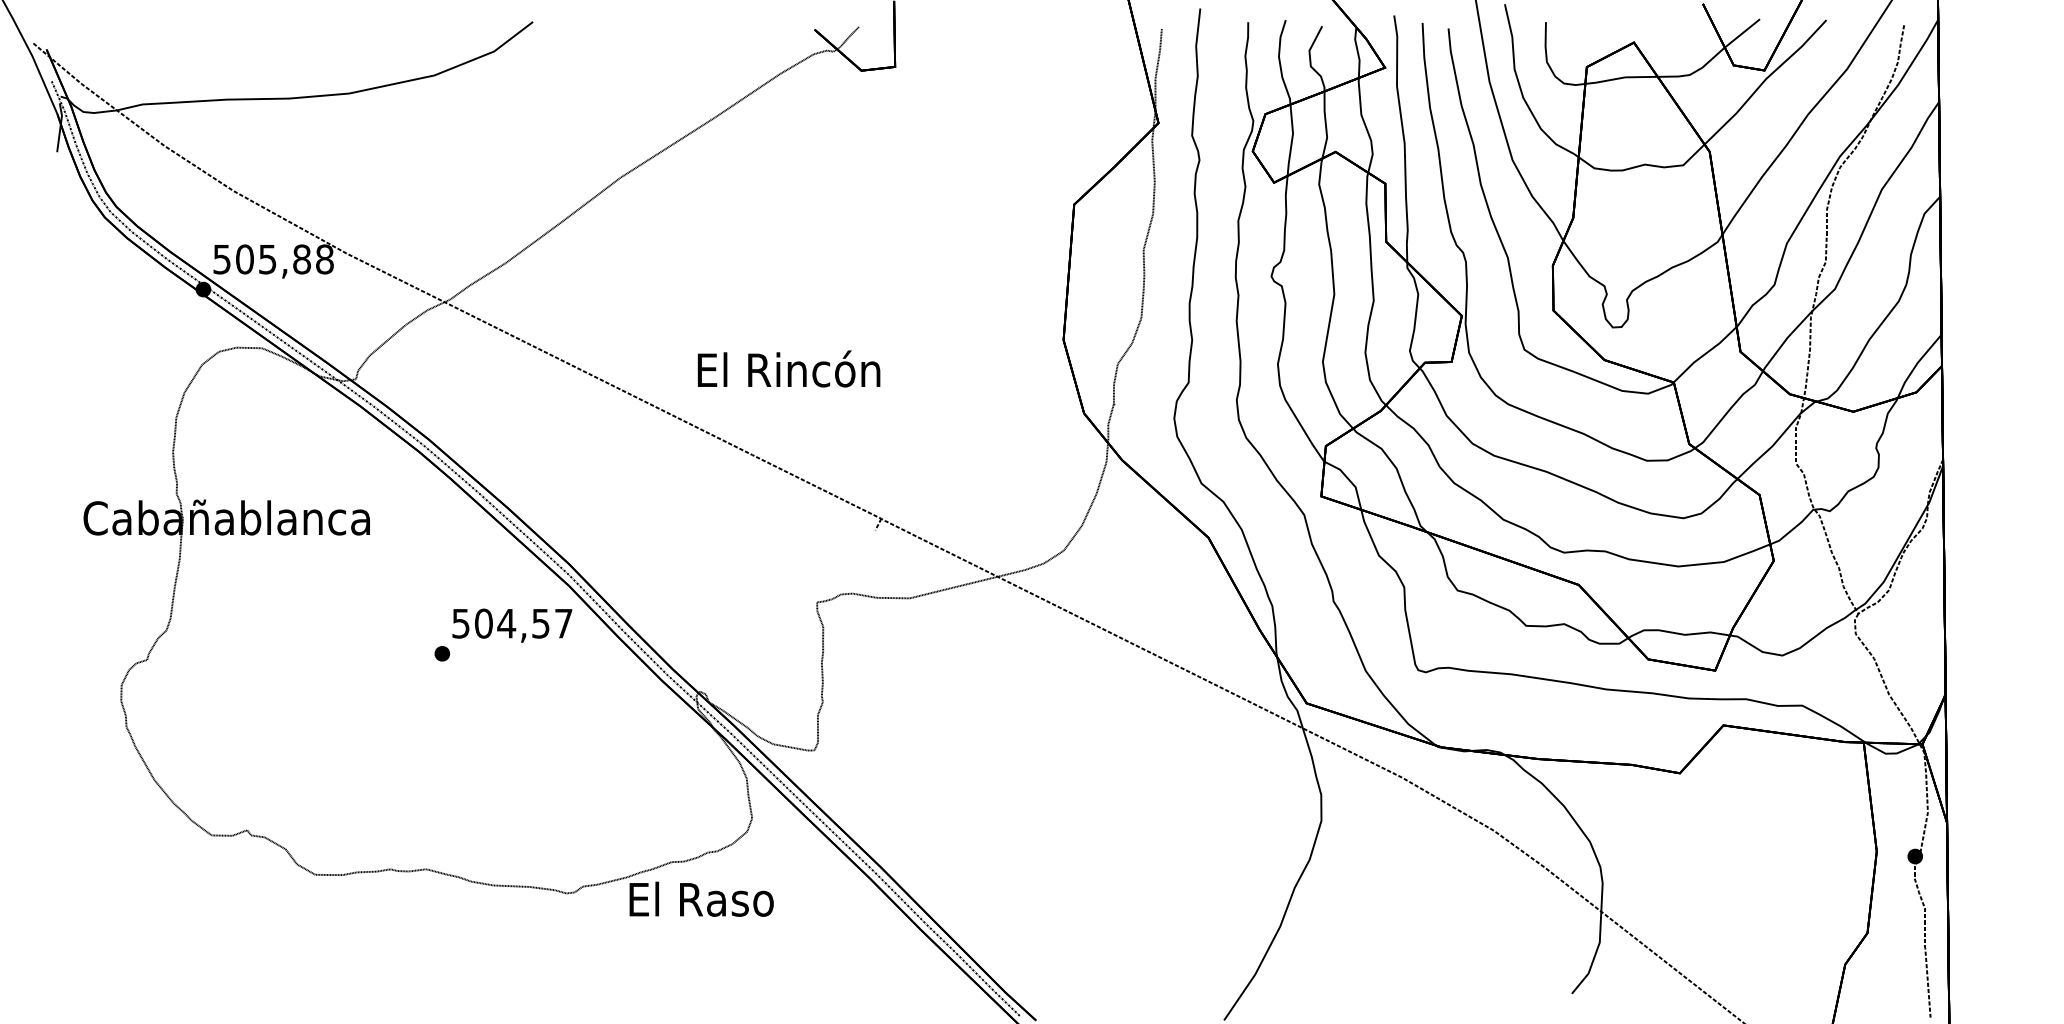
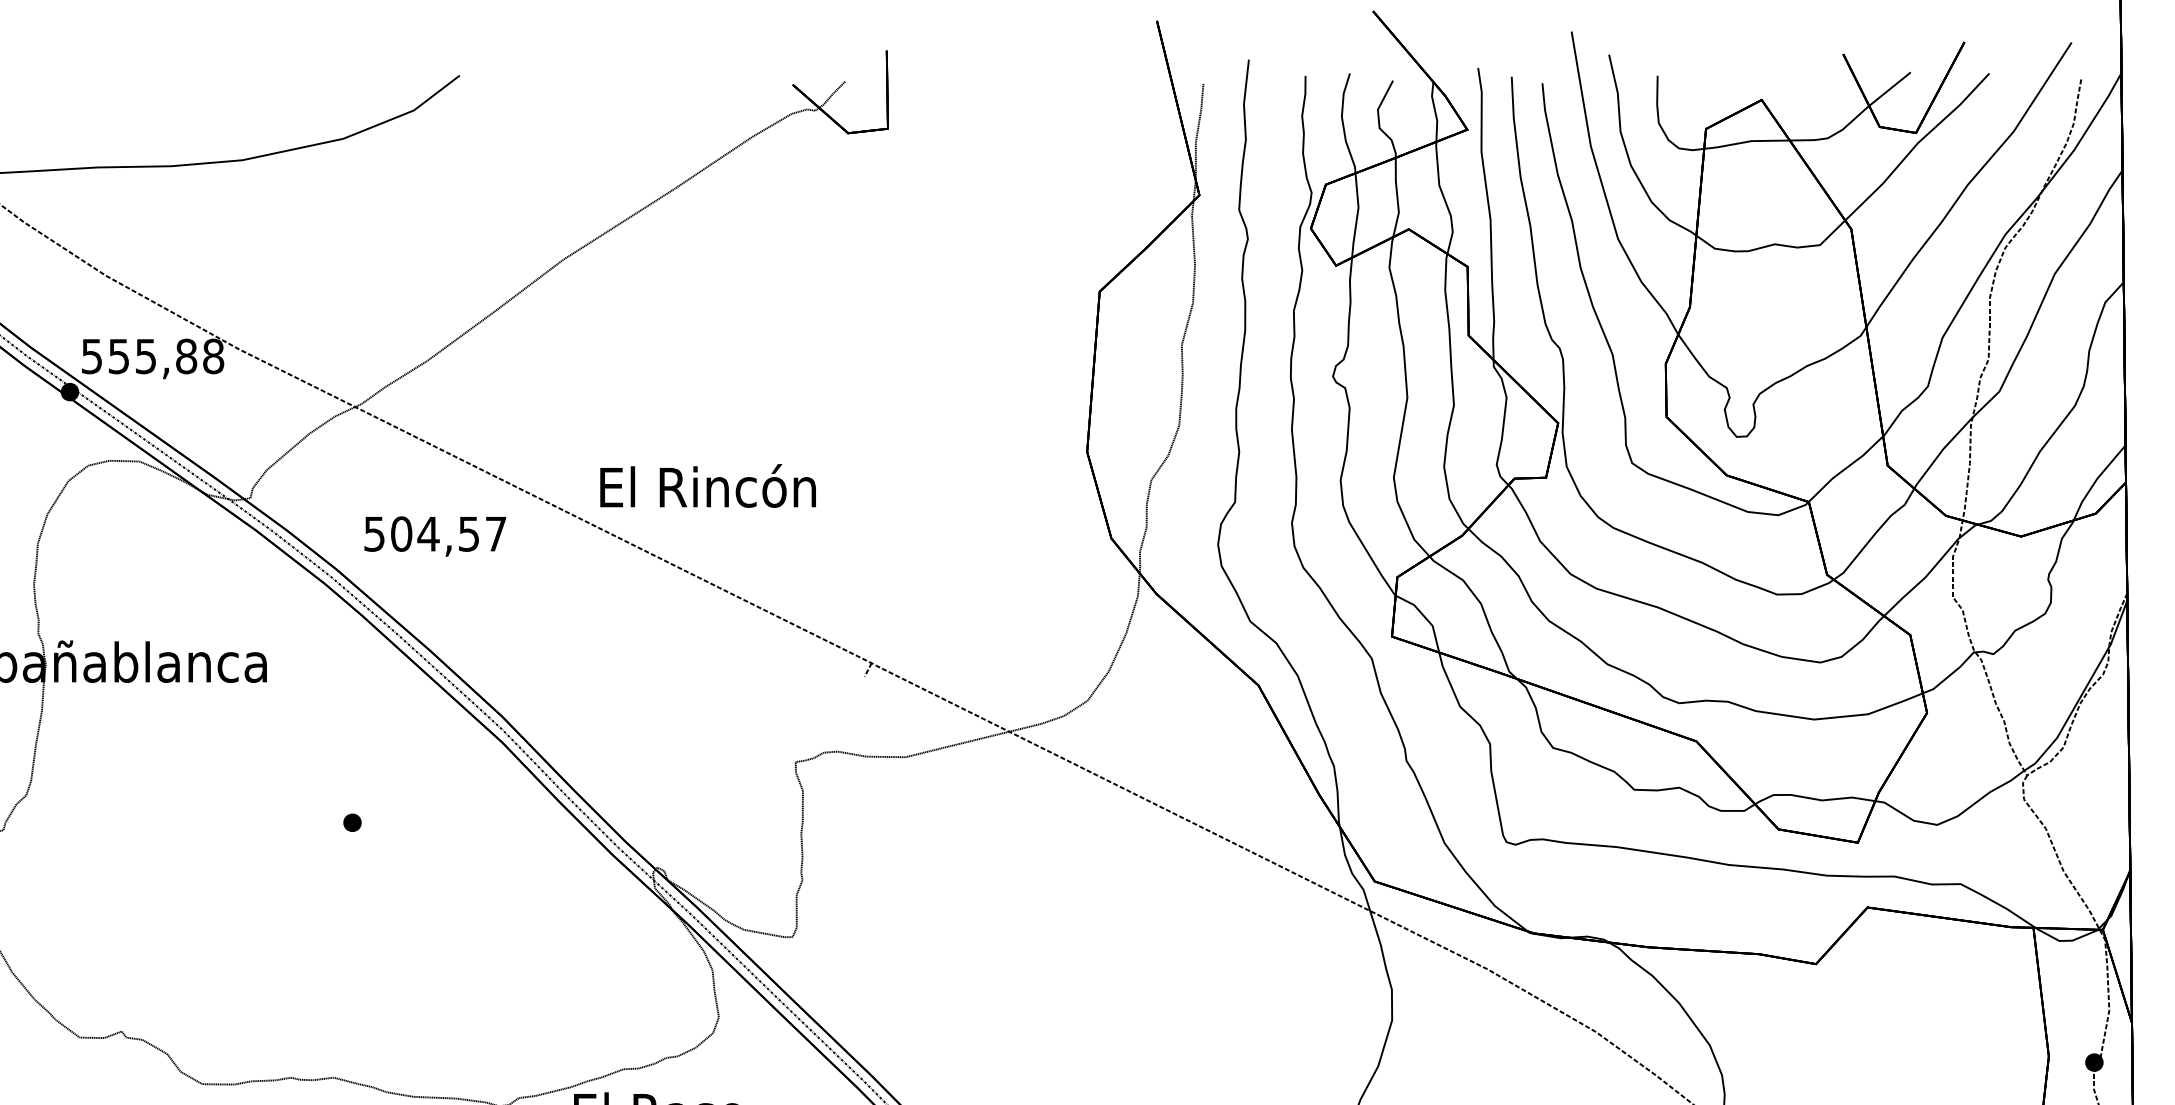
text: (244, 259) -> (118, 356), 505,88 -> 555,88
text: (788, 368) -> (707, 485), moved
text: (512, 625) -> (435, 536), moved

